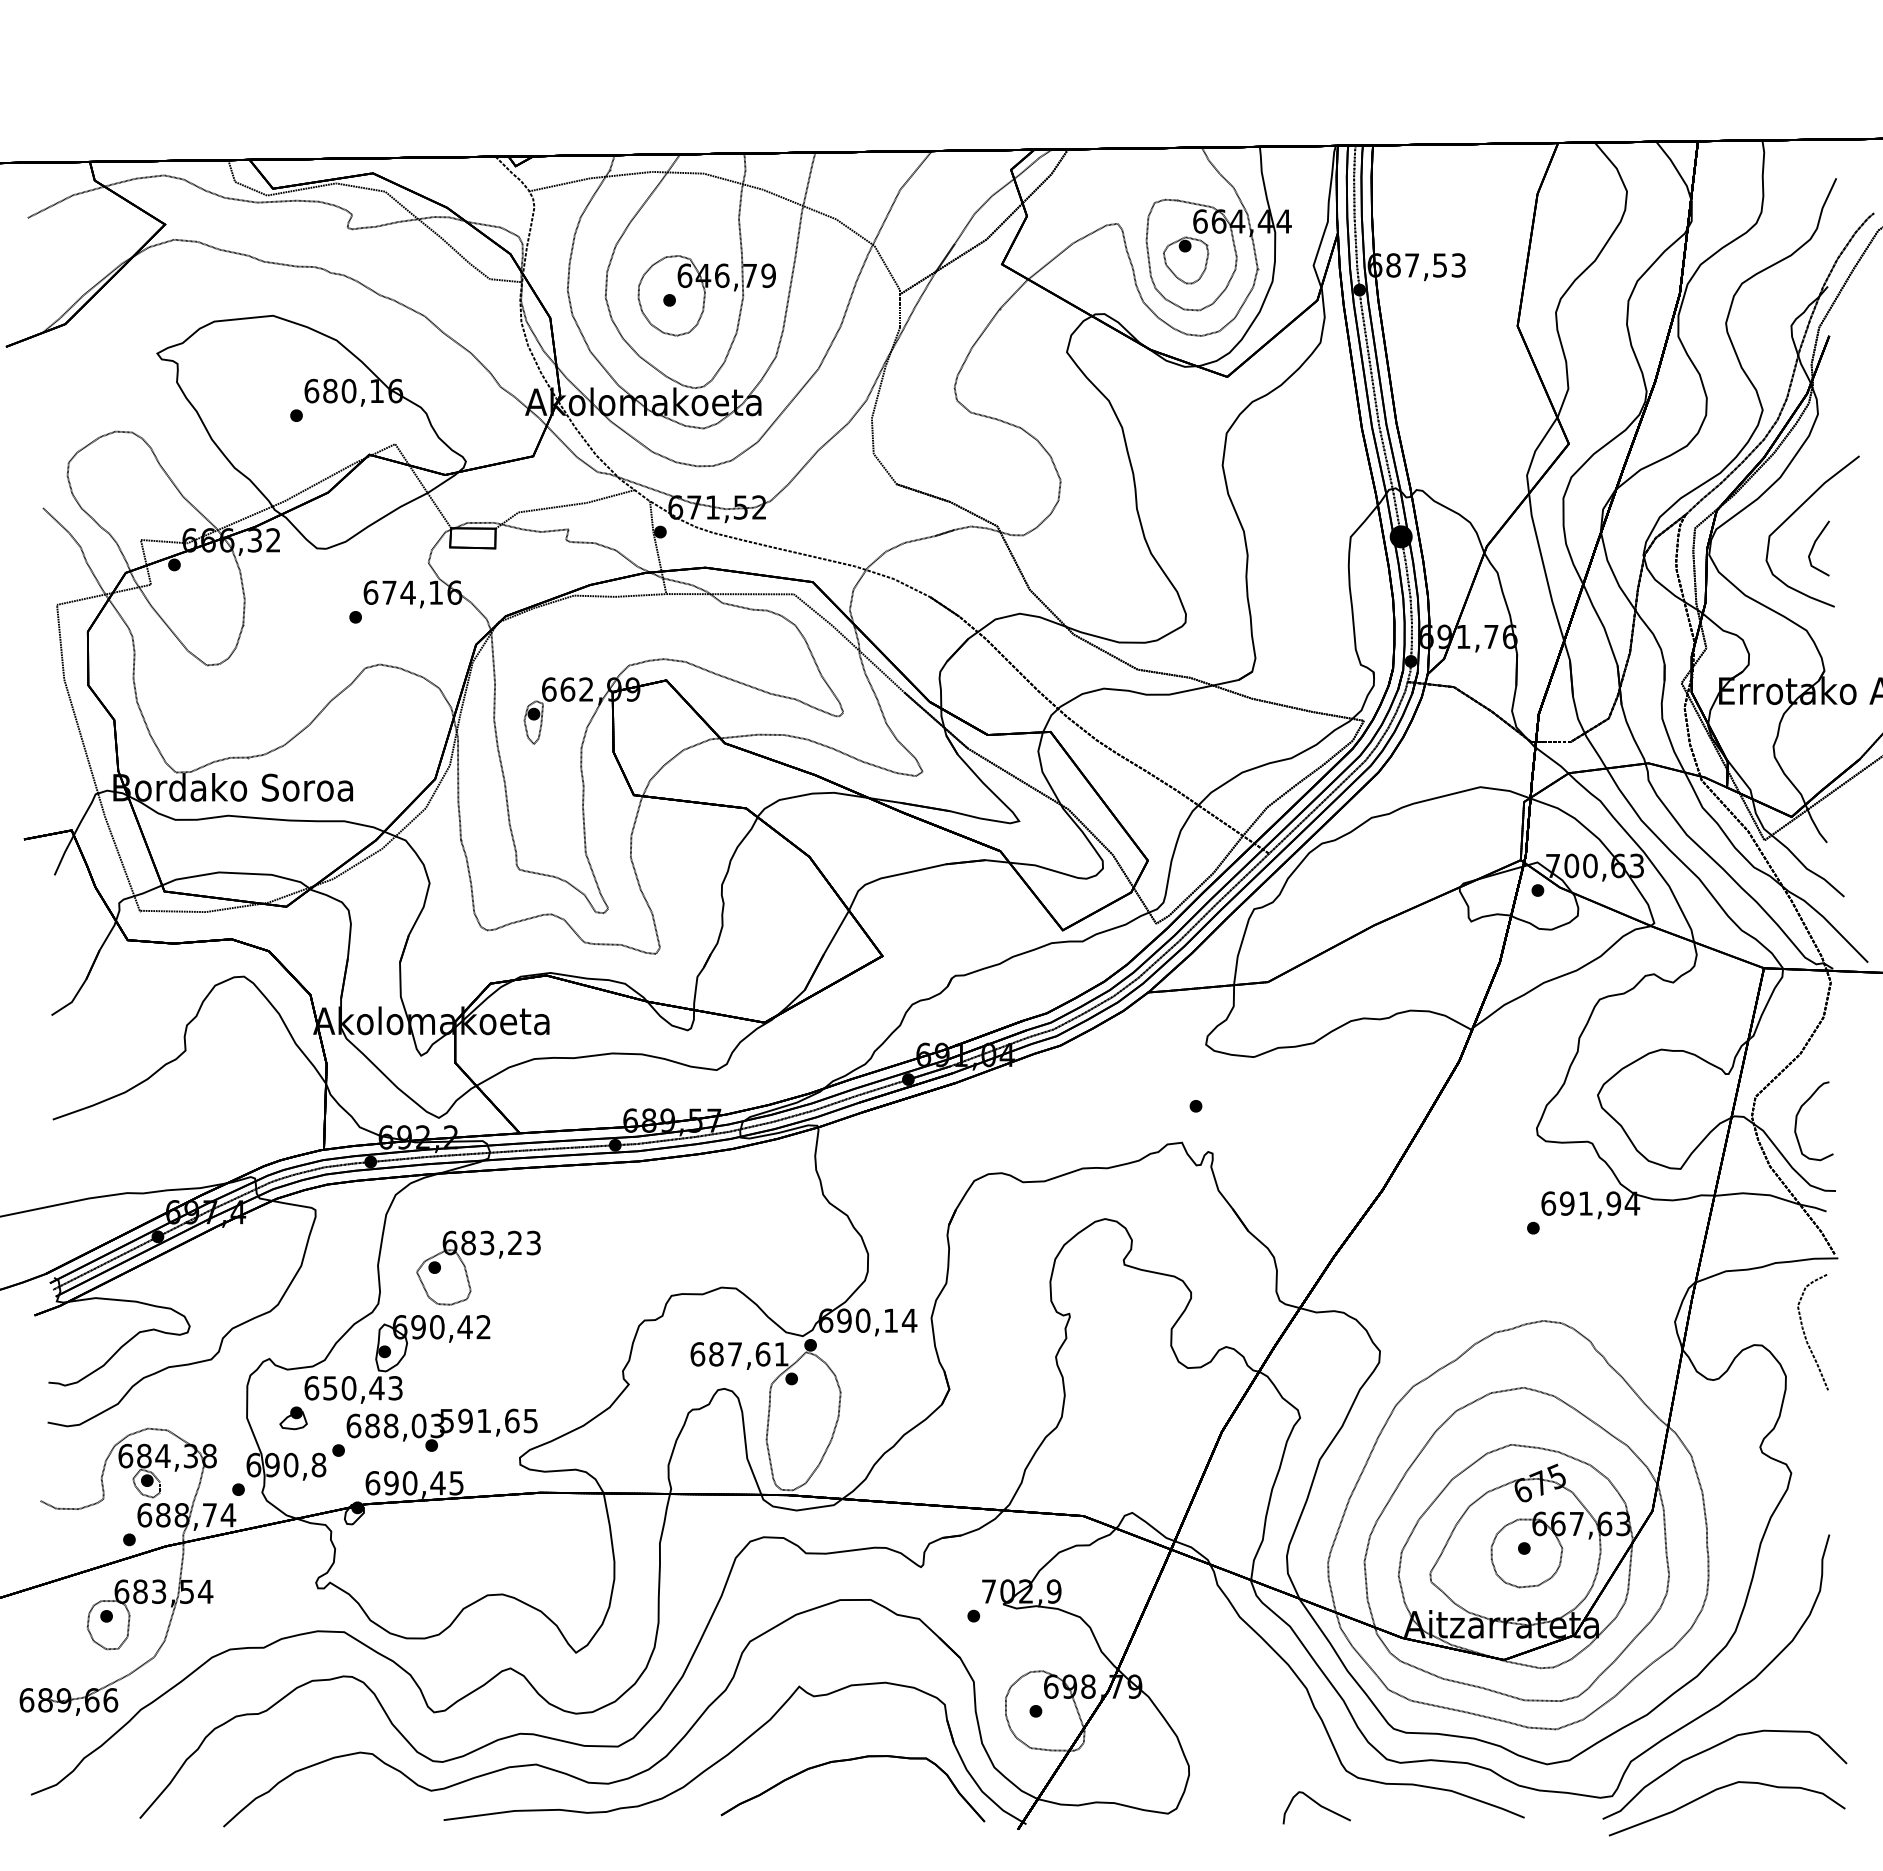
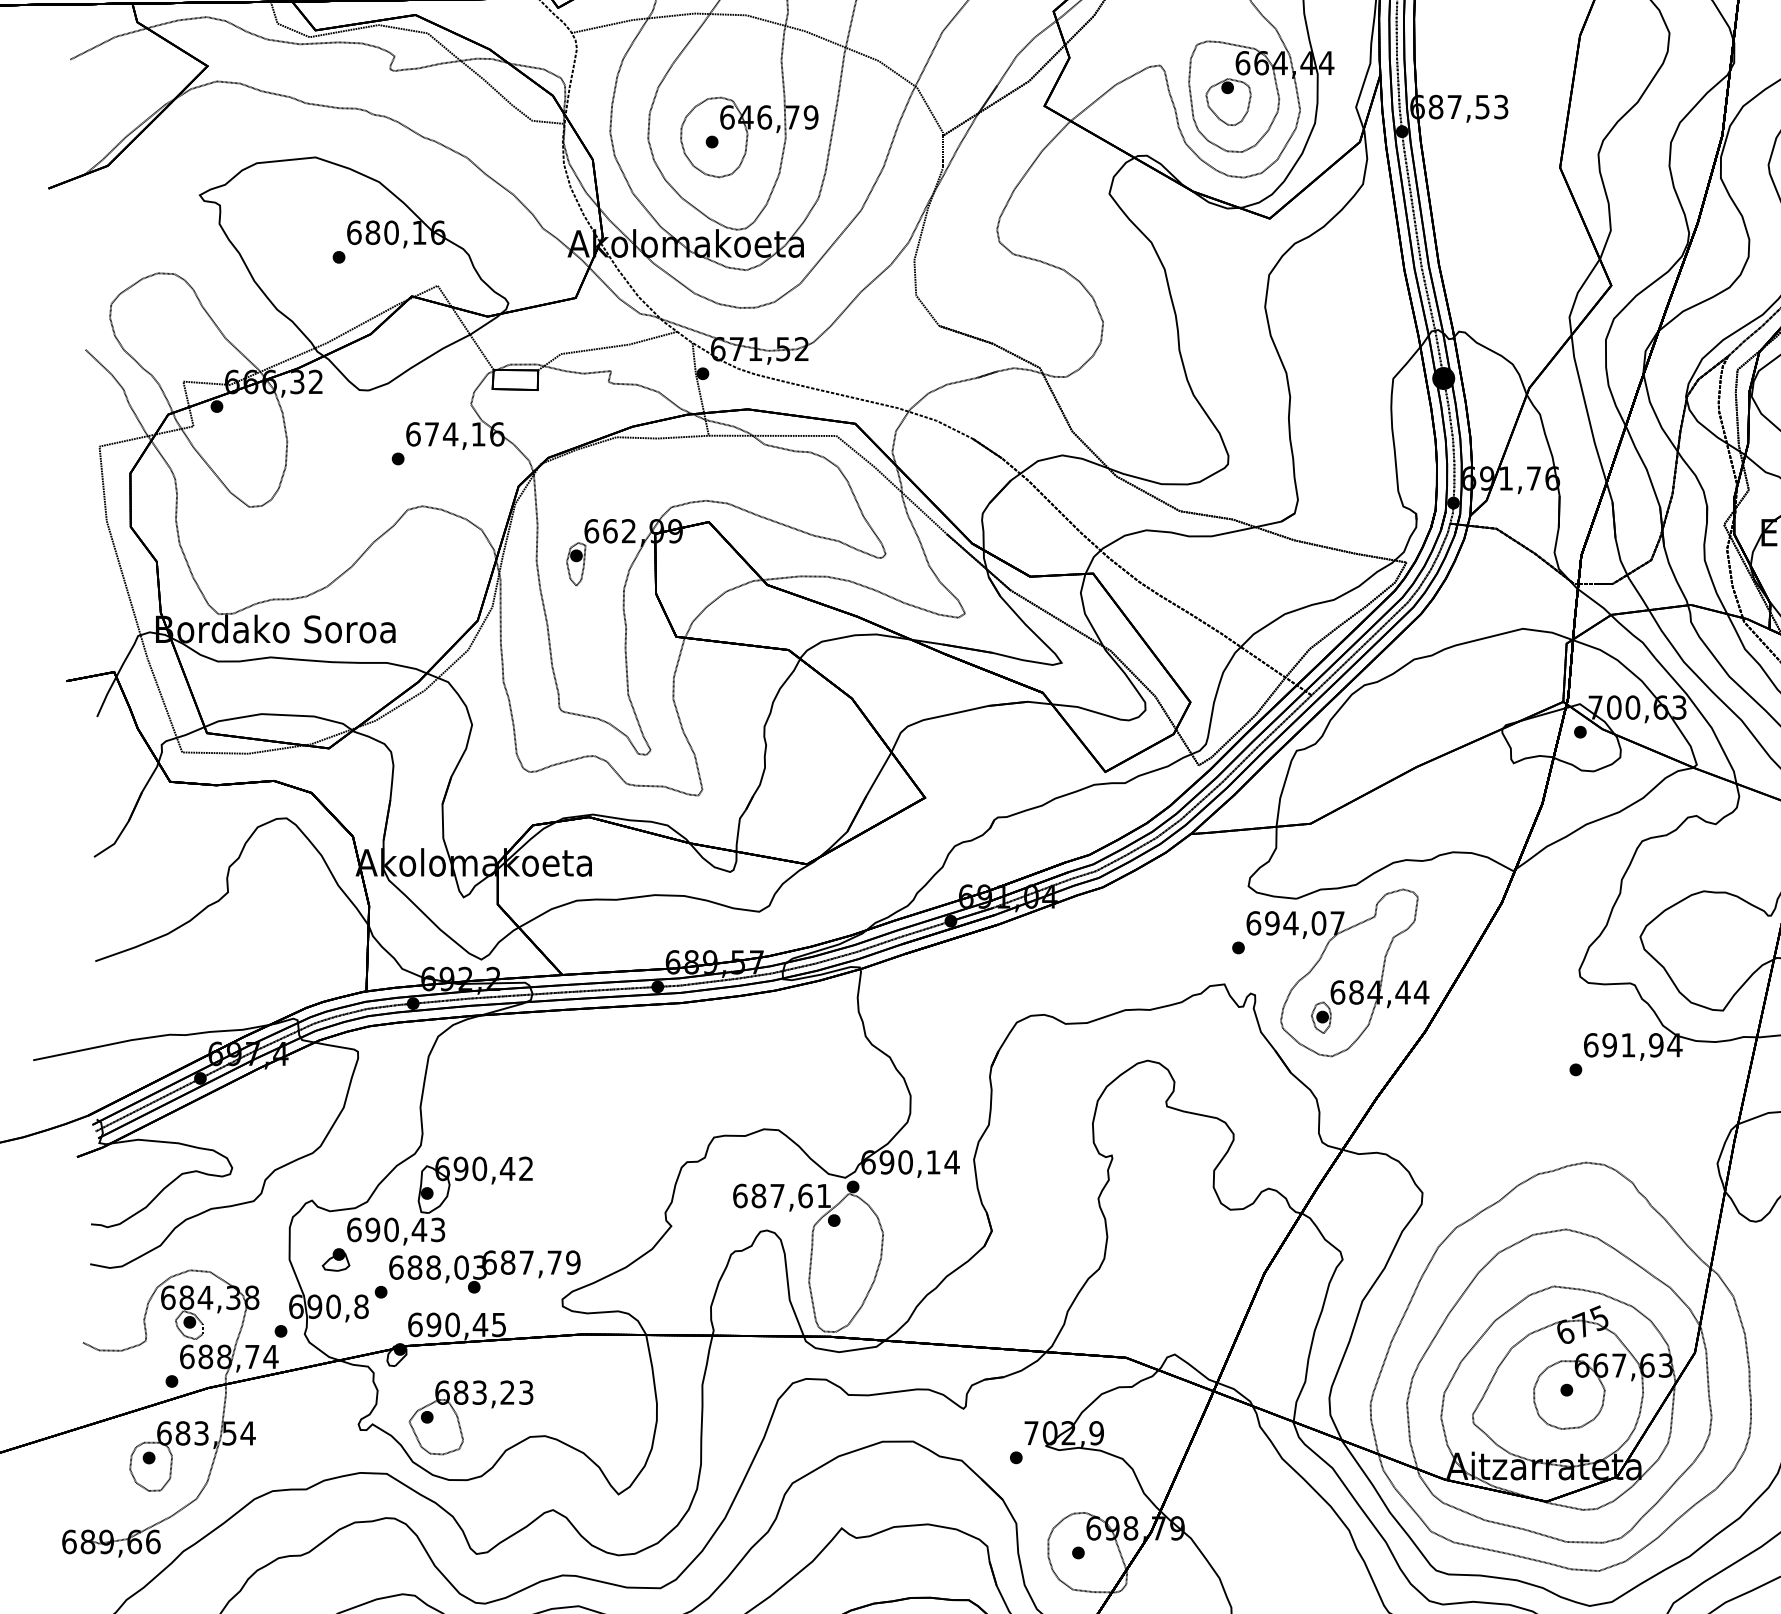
part: (1295, 1131) -> (1338, 973), added
part: (466, 1268) -> (459, 1418), moved
text: (330, 1388) -> (373, 1230), 650,43 -> 690,43
text: (488, 1420) -> (531, 1262), 591,65 -> 687,79

